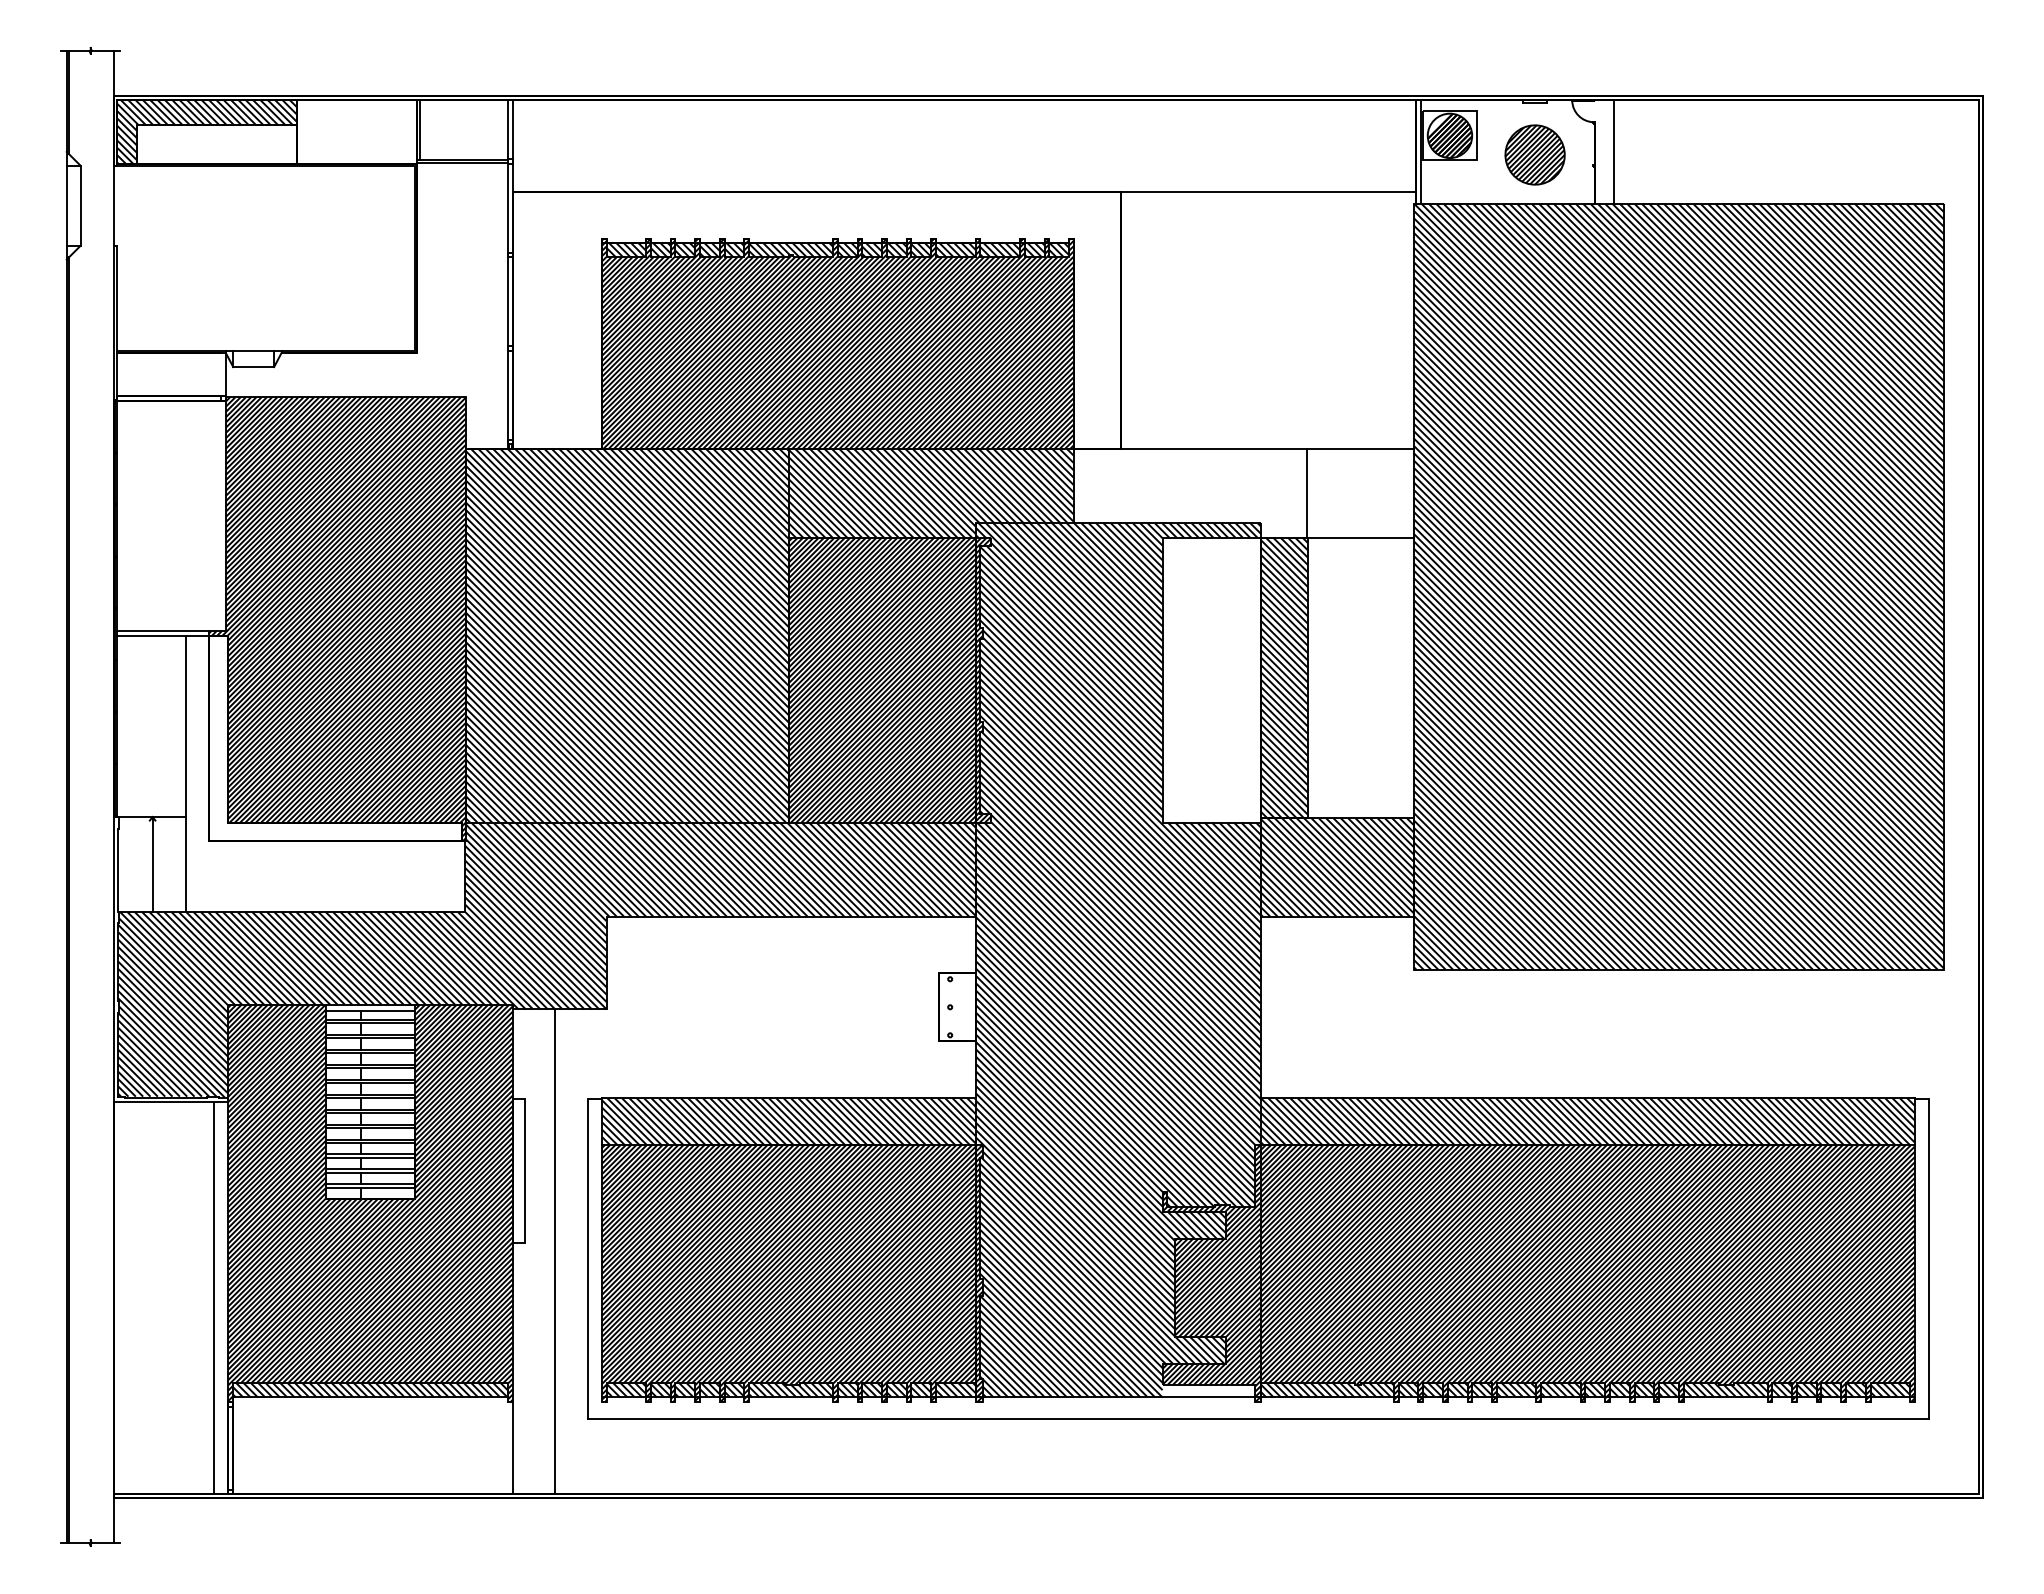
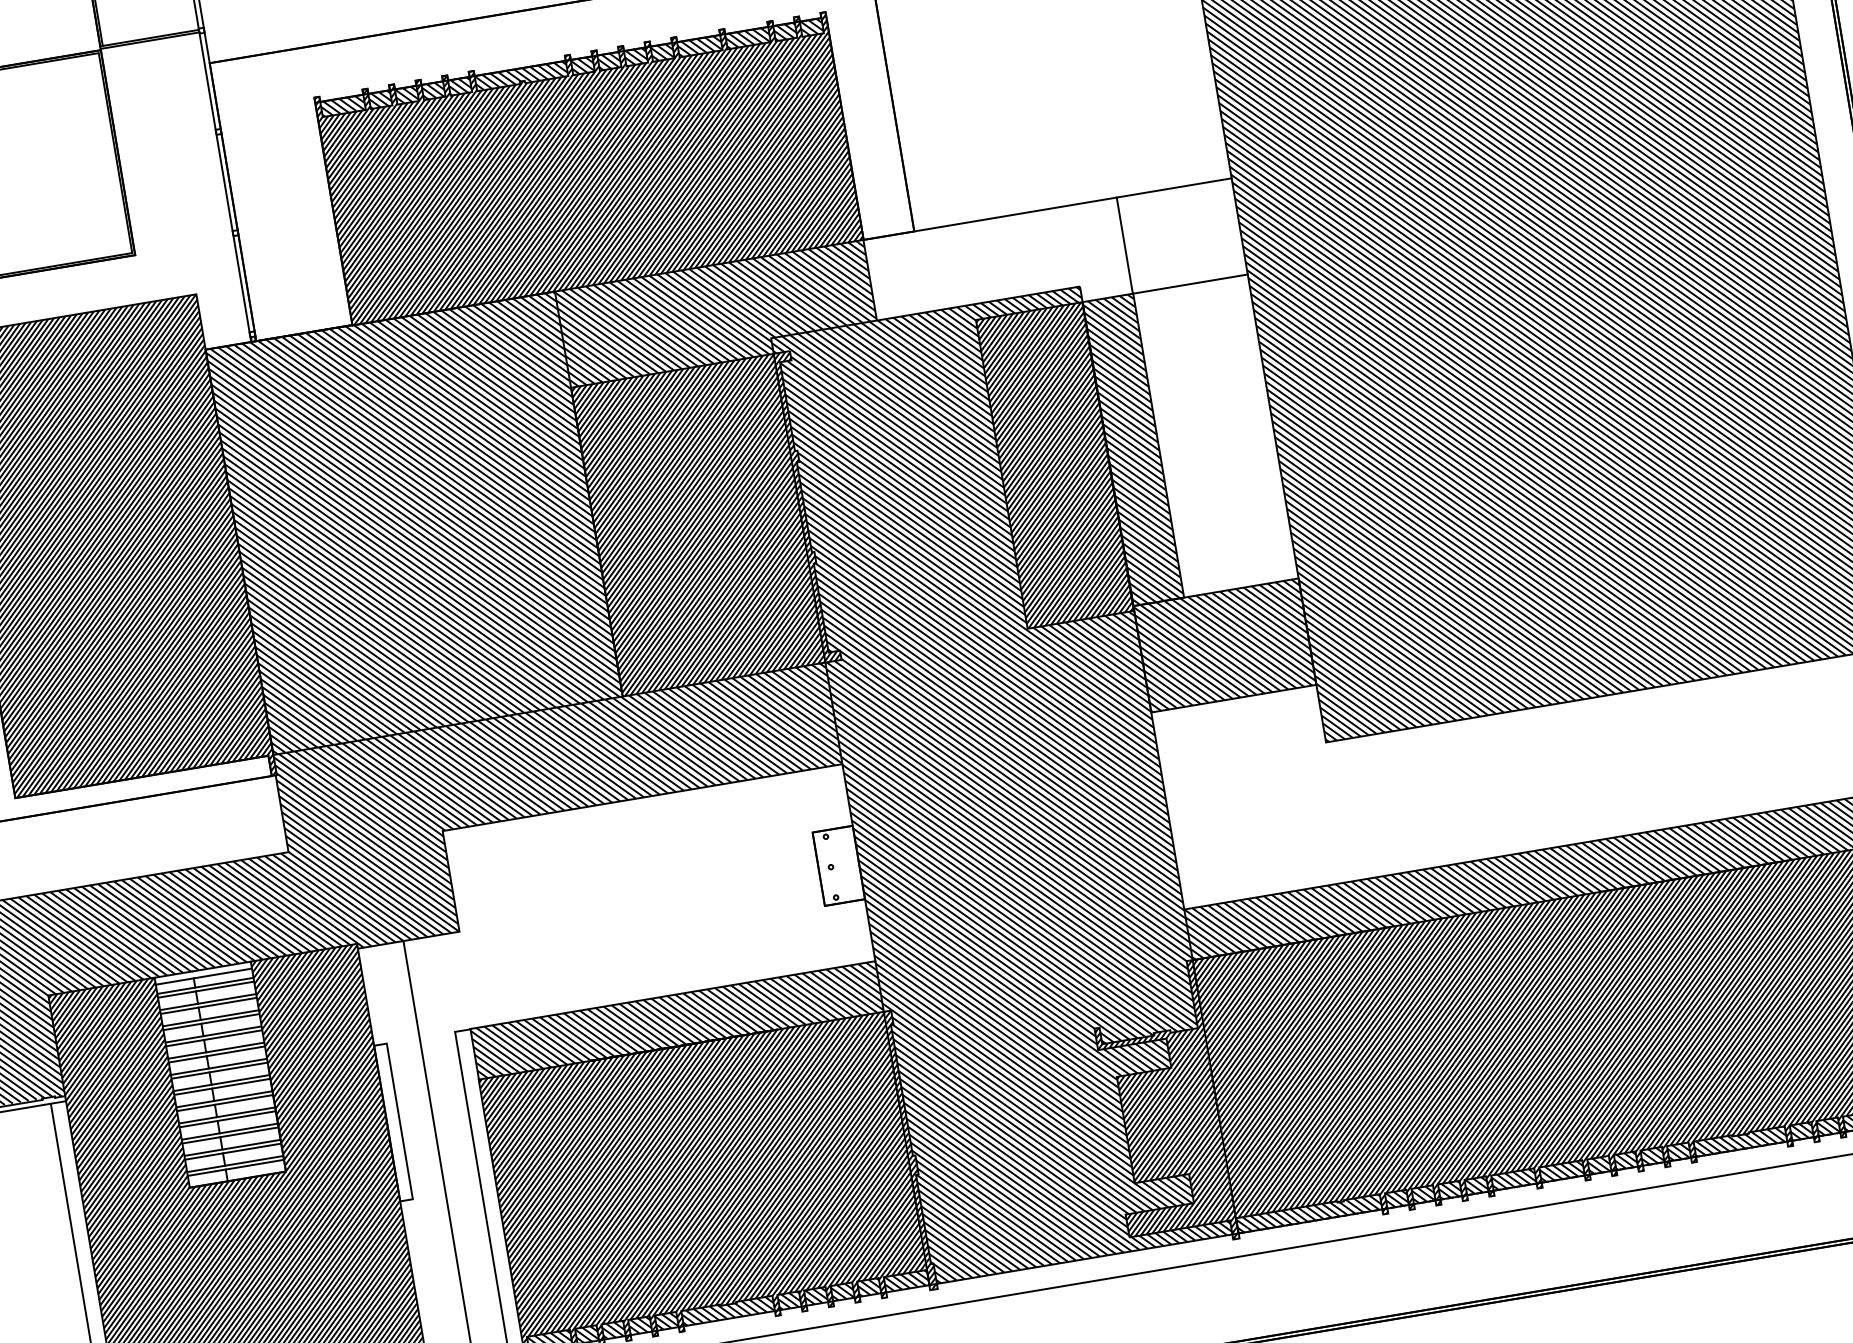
hatch: (1211, 679) -> (1054, 464), added
hatch: (1208, 1390) -> (1180, 1235), added

